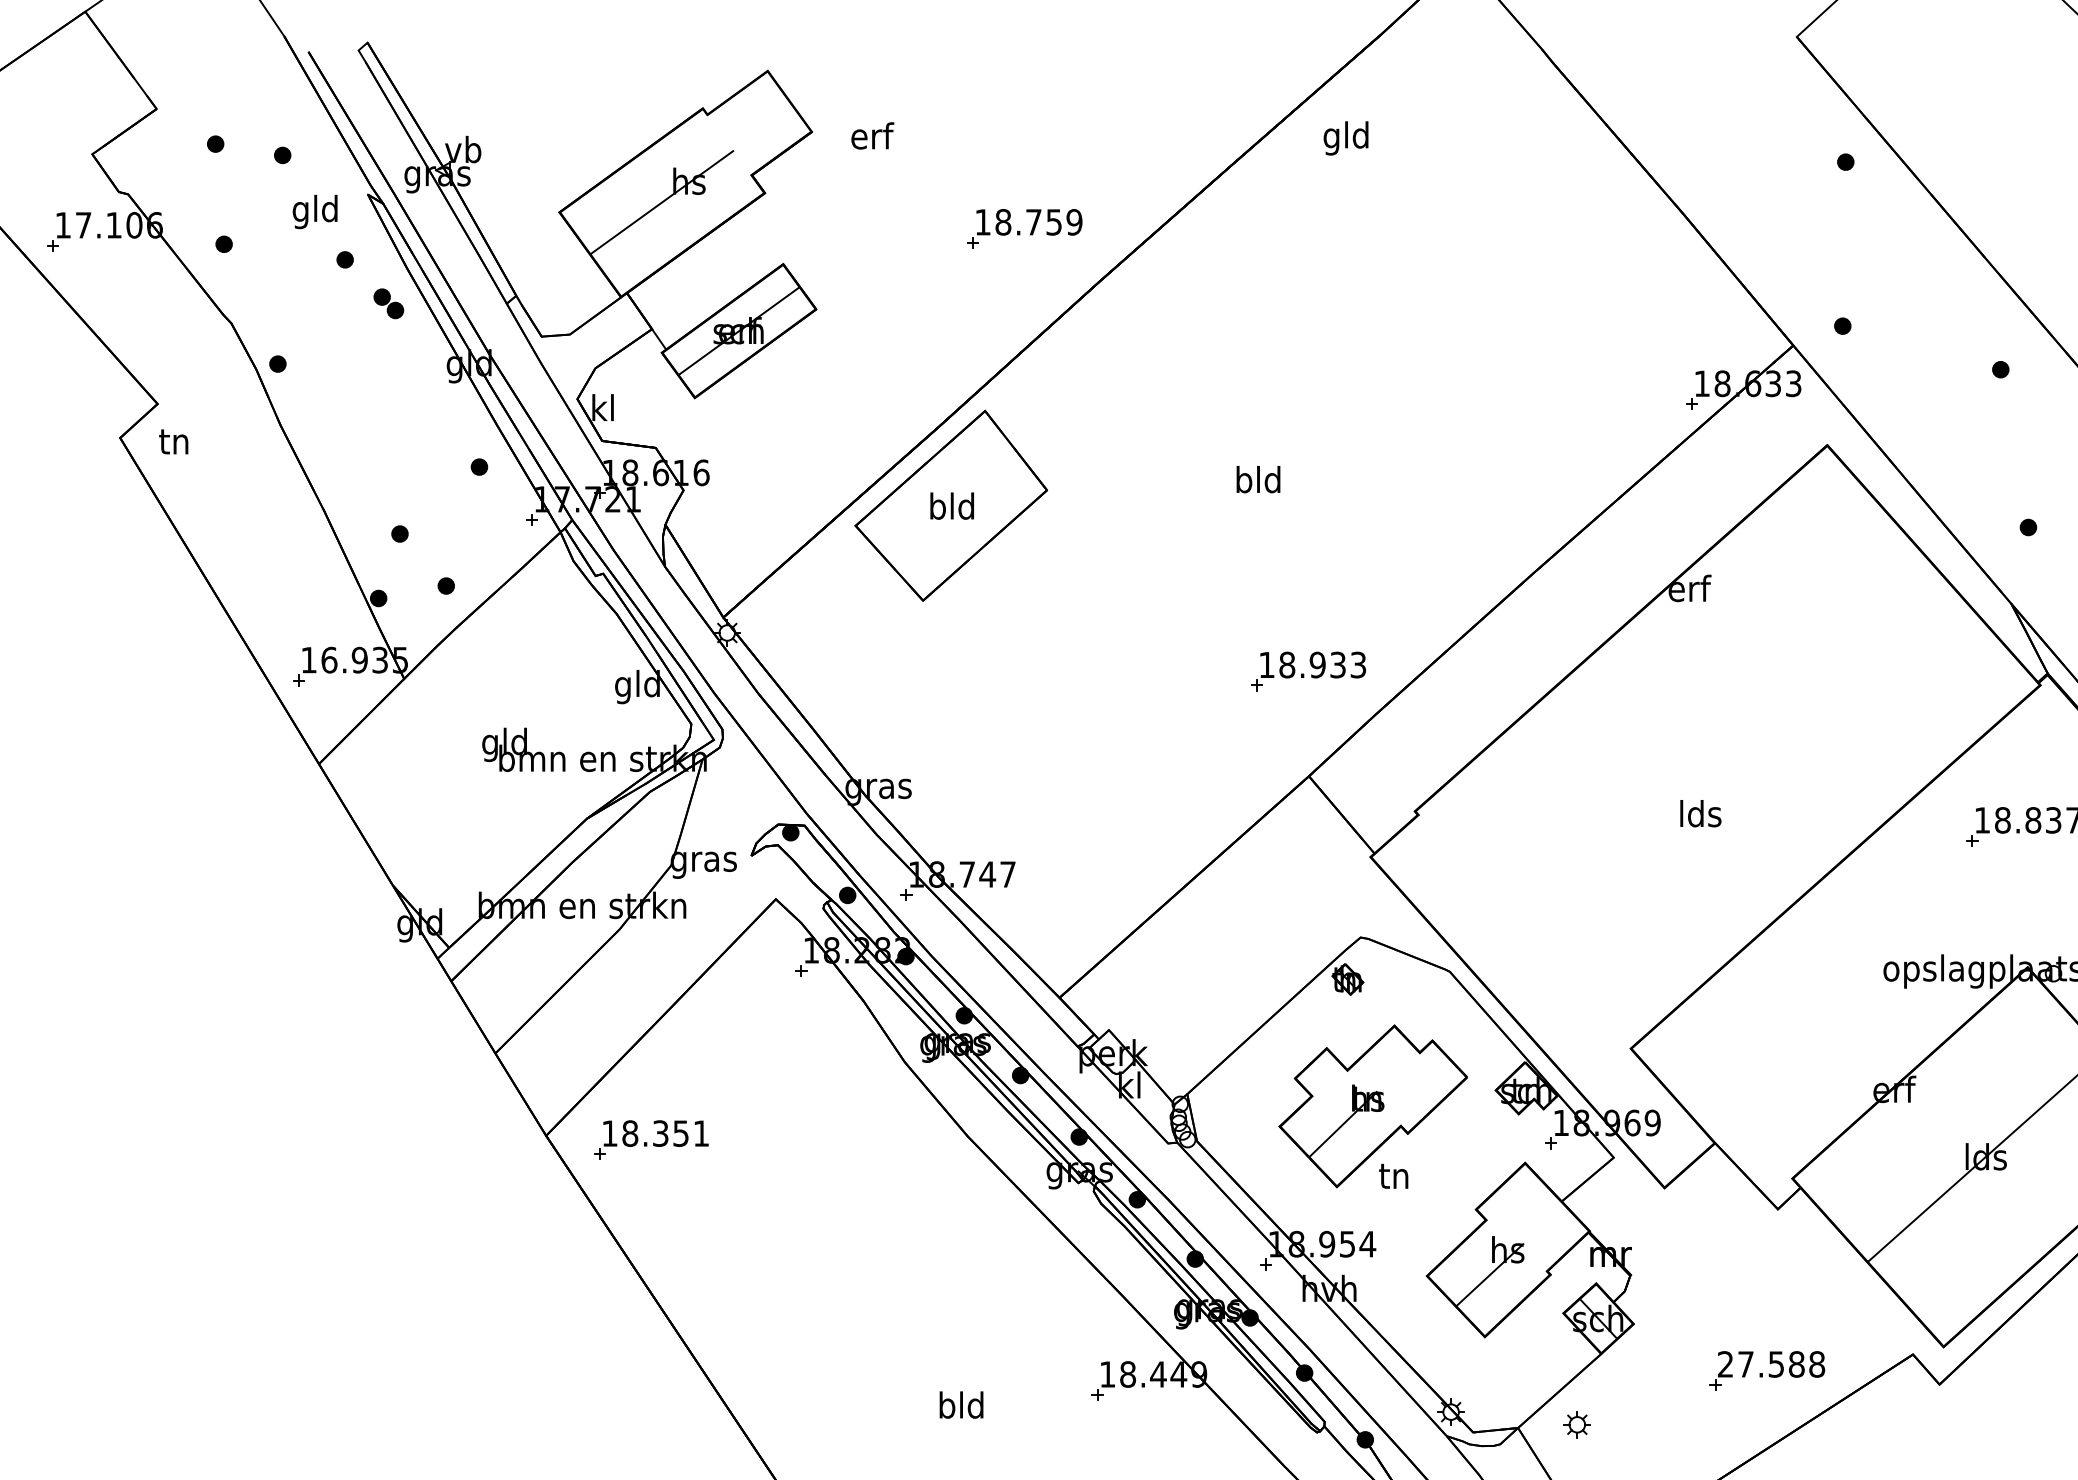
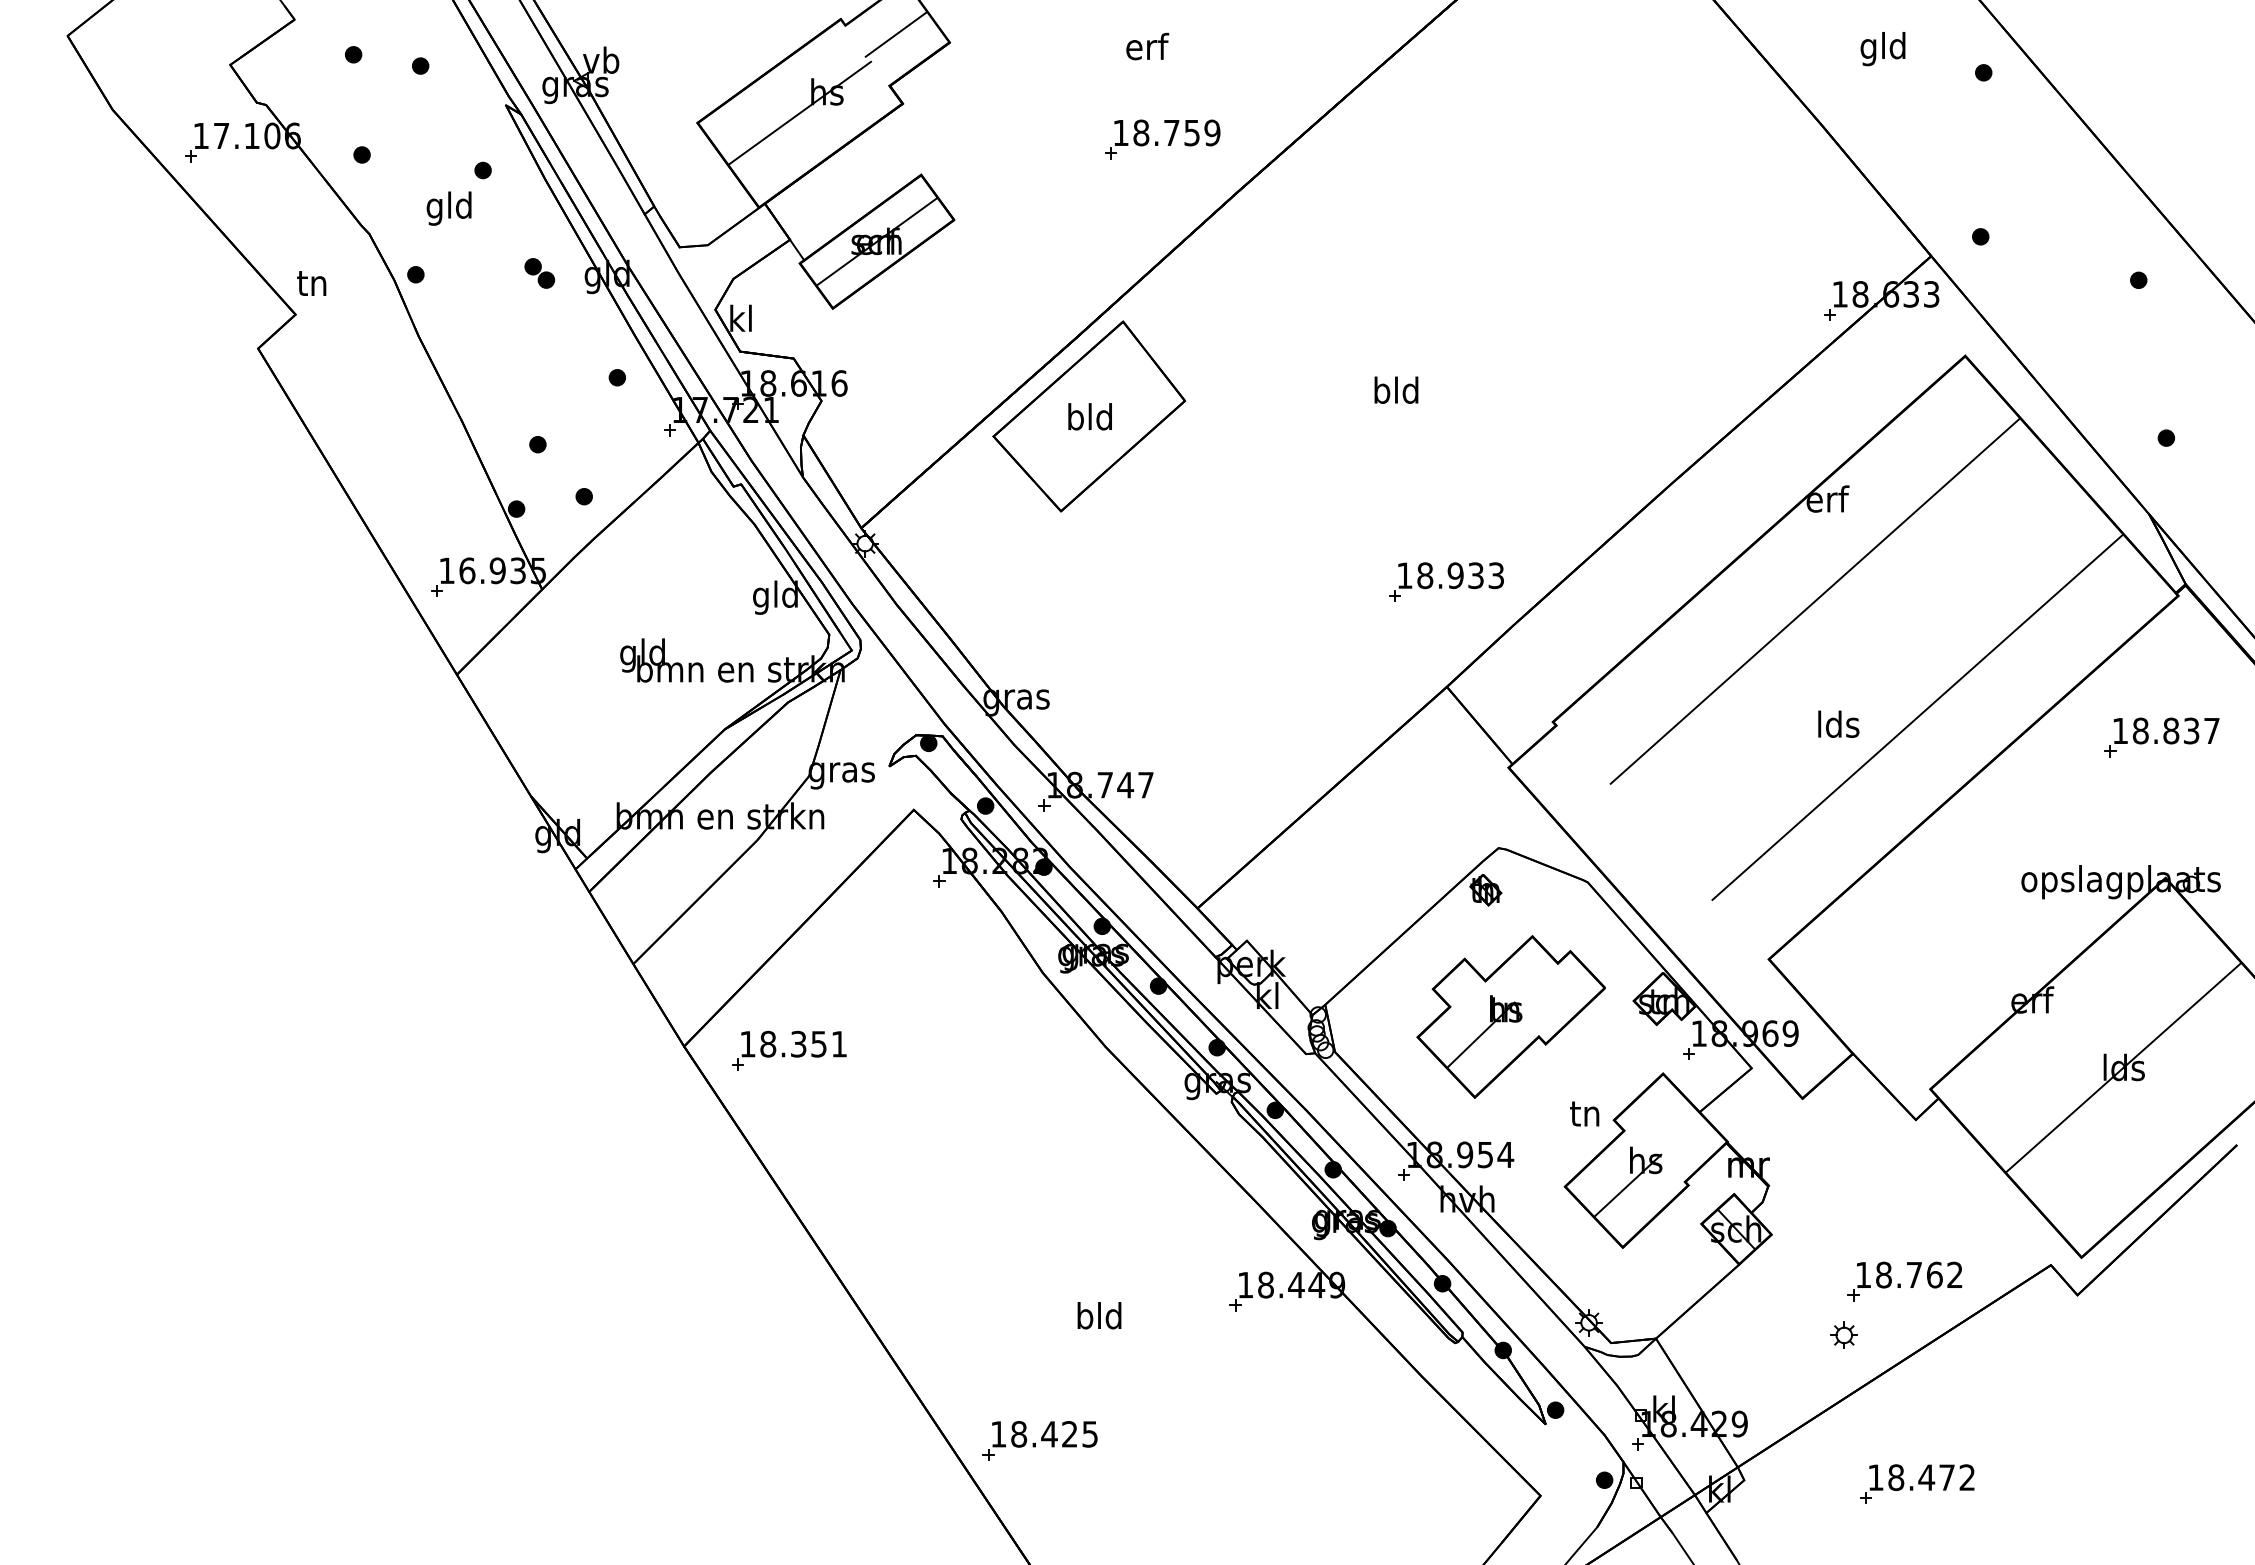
line: (757, 123) -> (895, 34), added
text: (872, 135) -> (1147, 46), moved
text: (1345, 138) -> (1882, 49), moved
text: (314, 211) -> (448, 208), moved
part: (388, 303) -> (539, 273), moved
text: (173, 441) -> (311, 283), moved
line: (1676, 689) -> (1814, 600), added
line: (1779, 805) -> (1917, 716), added
text: (1393, 1175) -> (1584, 1113), moved
text: (1771, 1363) -> (1909, 1274), 27.588 -> 18.762
part: (1576, 1423) -> (1843, 1334), moved

